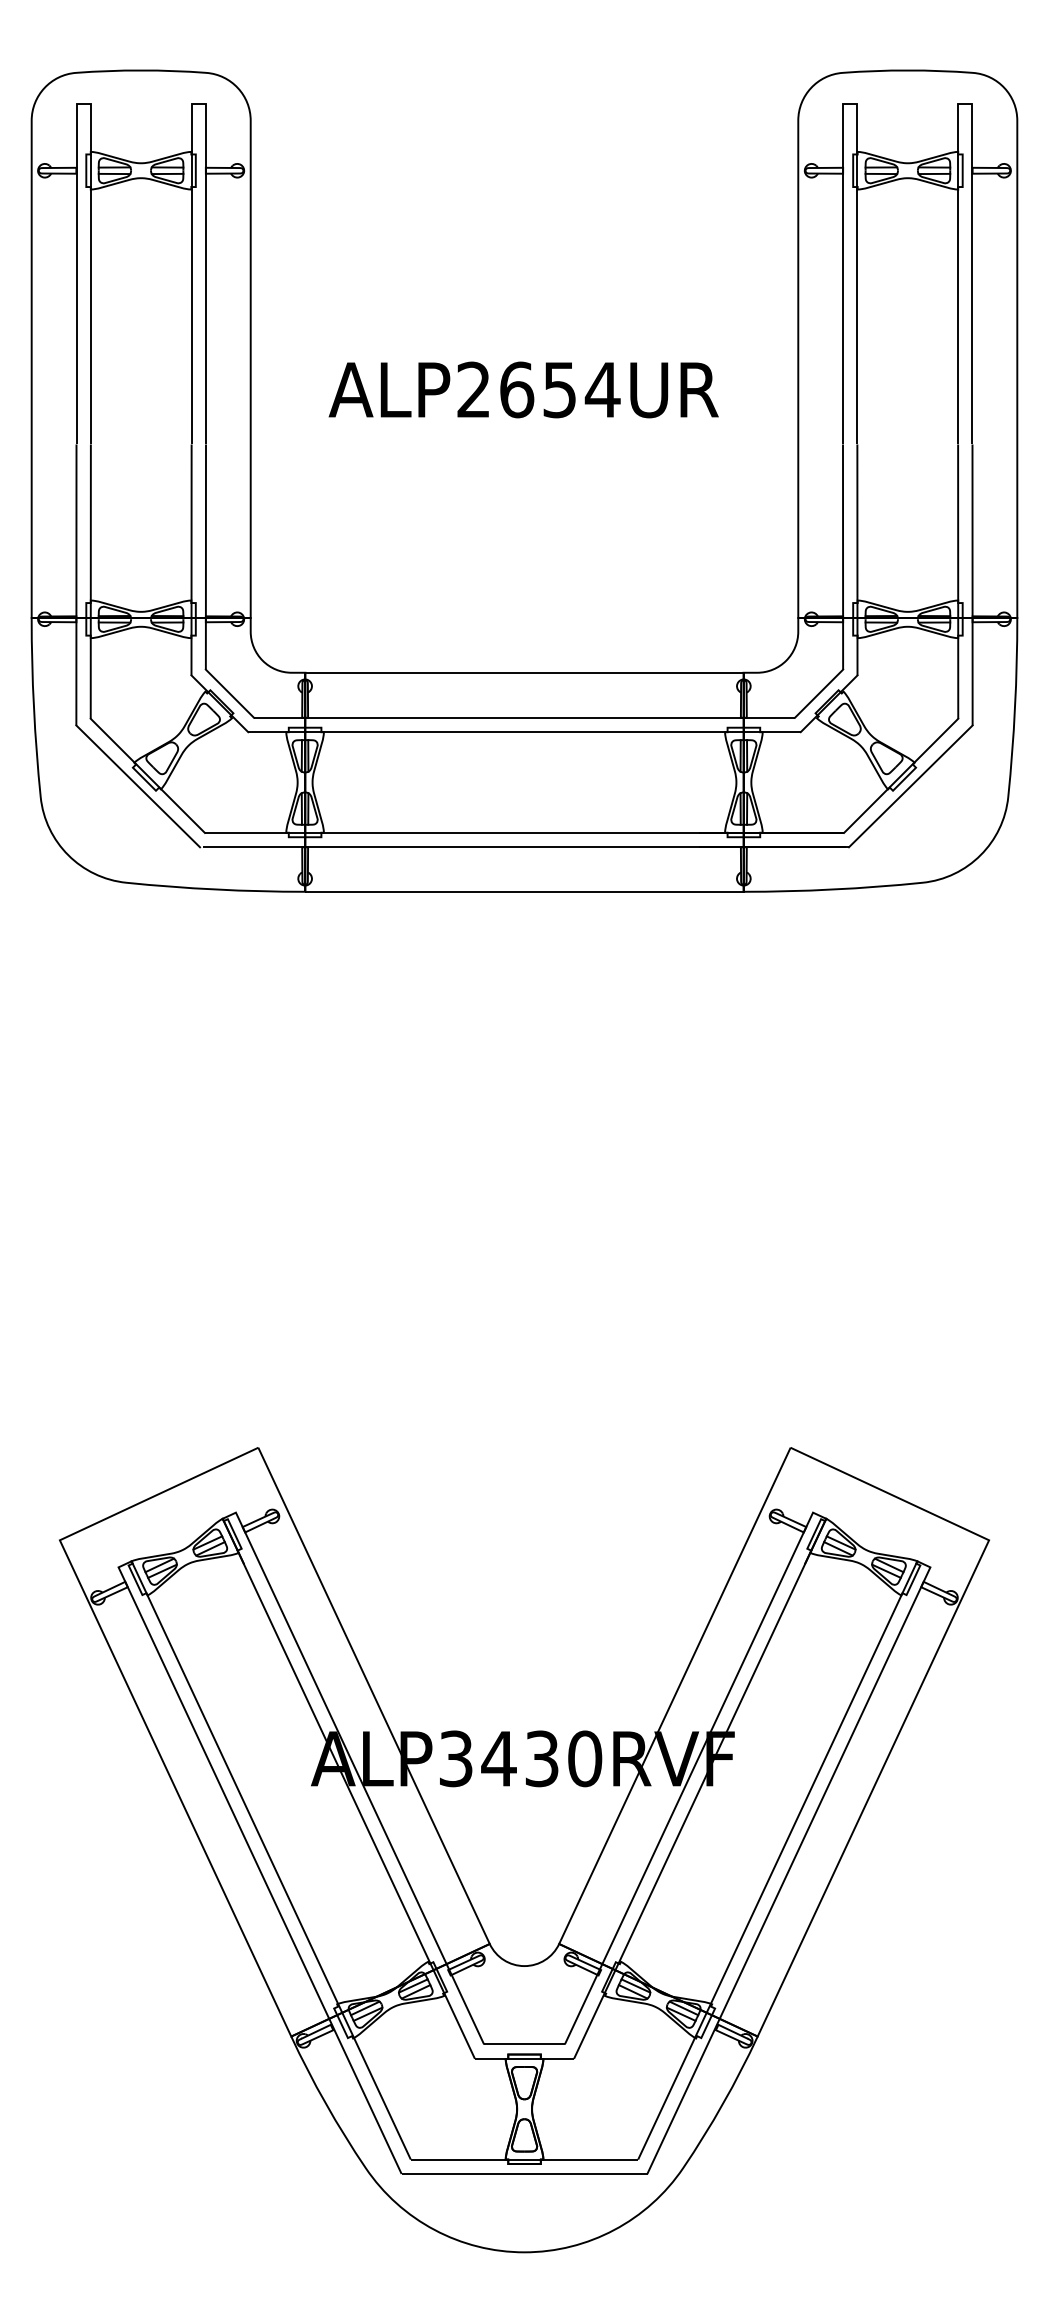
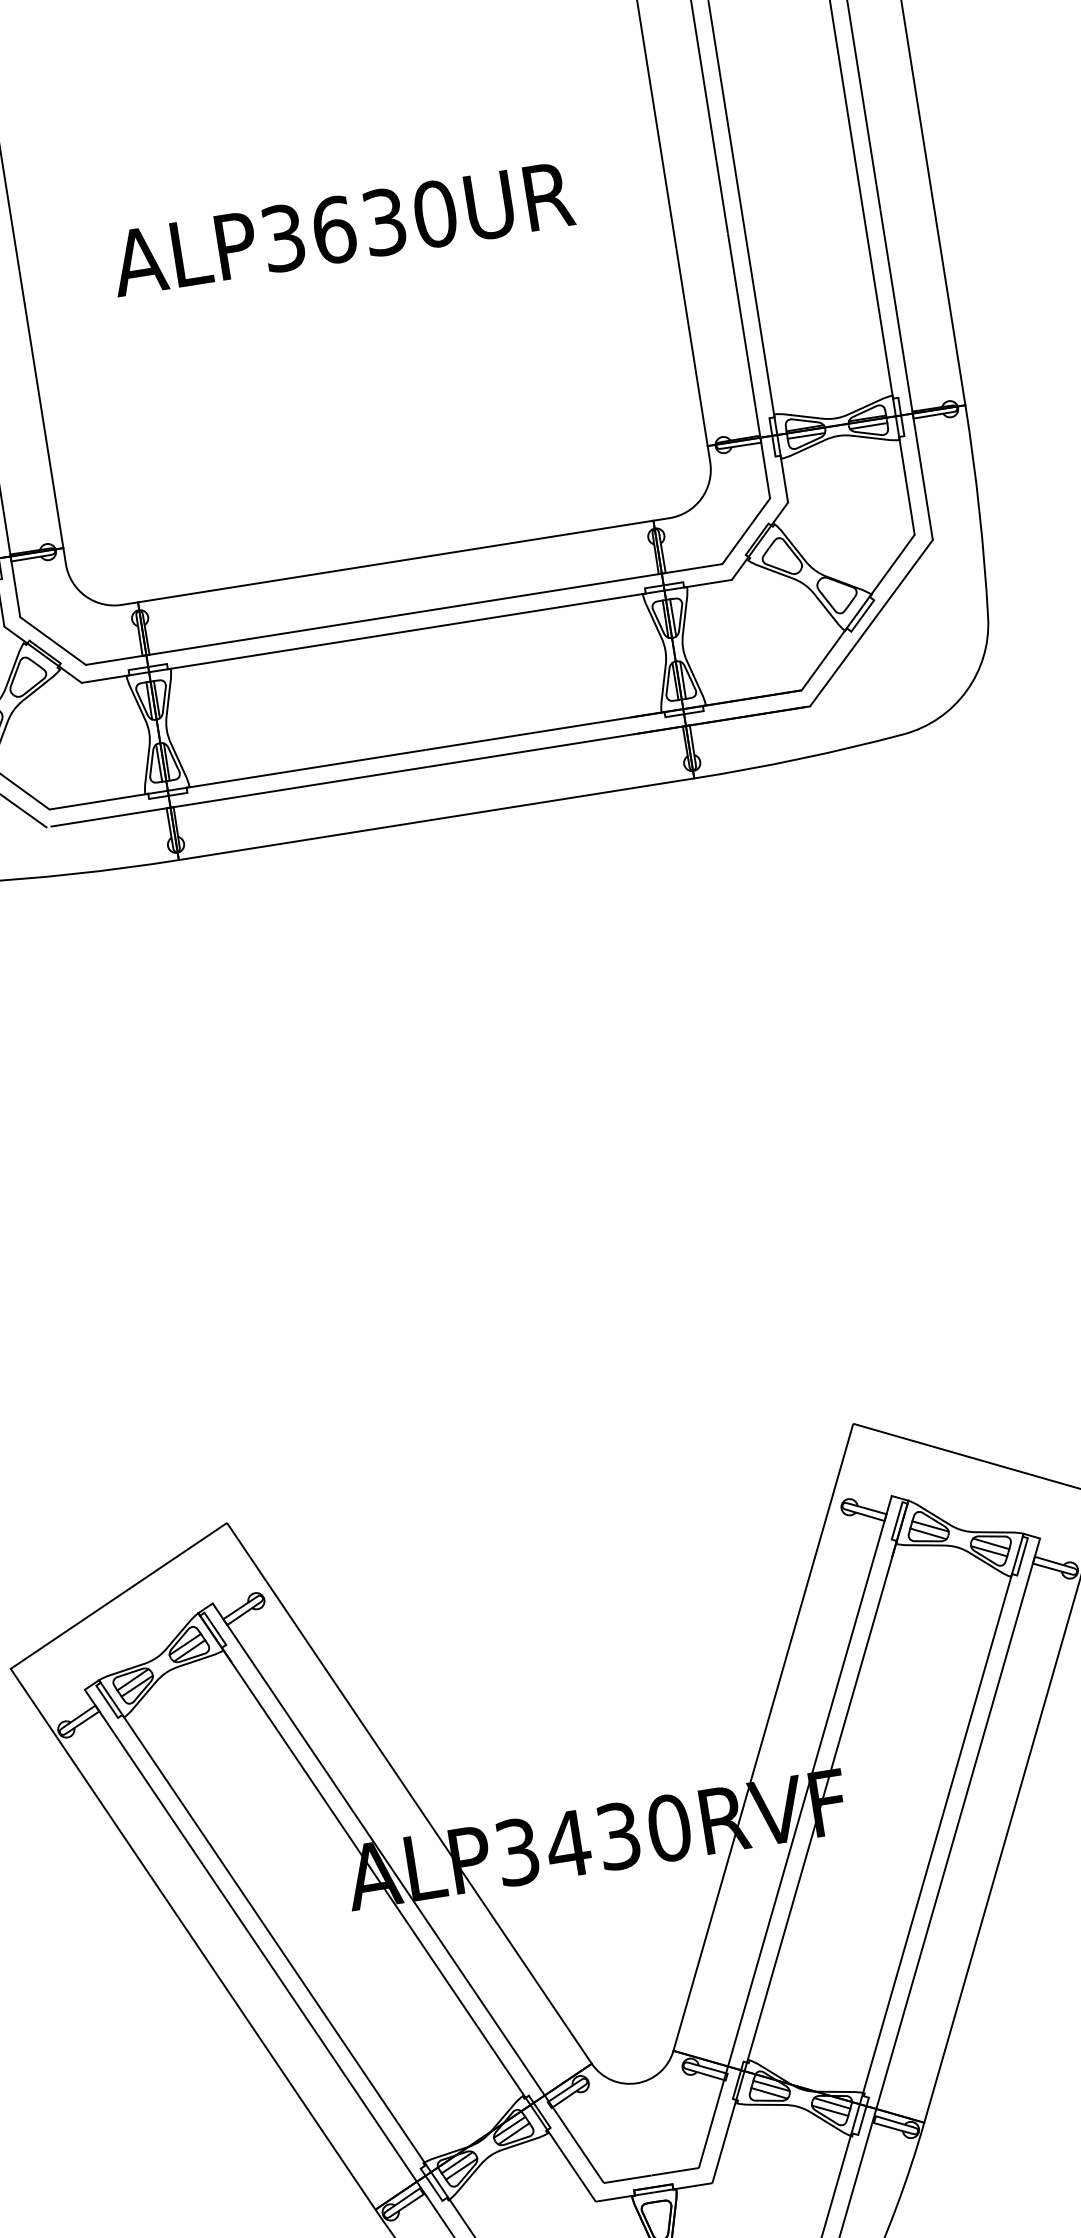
text: (538, 389) -> (359, 225), ALP2654UR -> ALP3630UR

